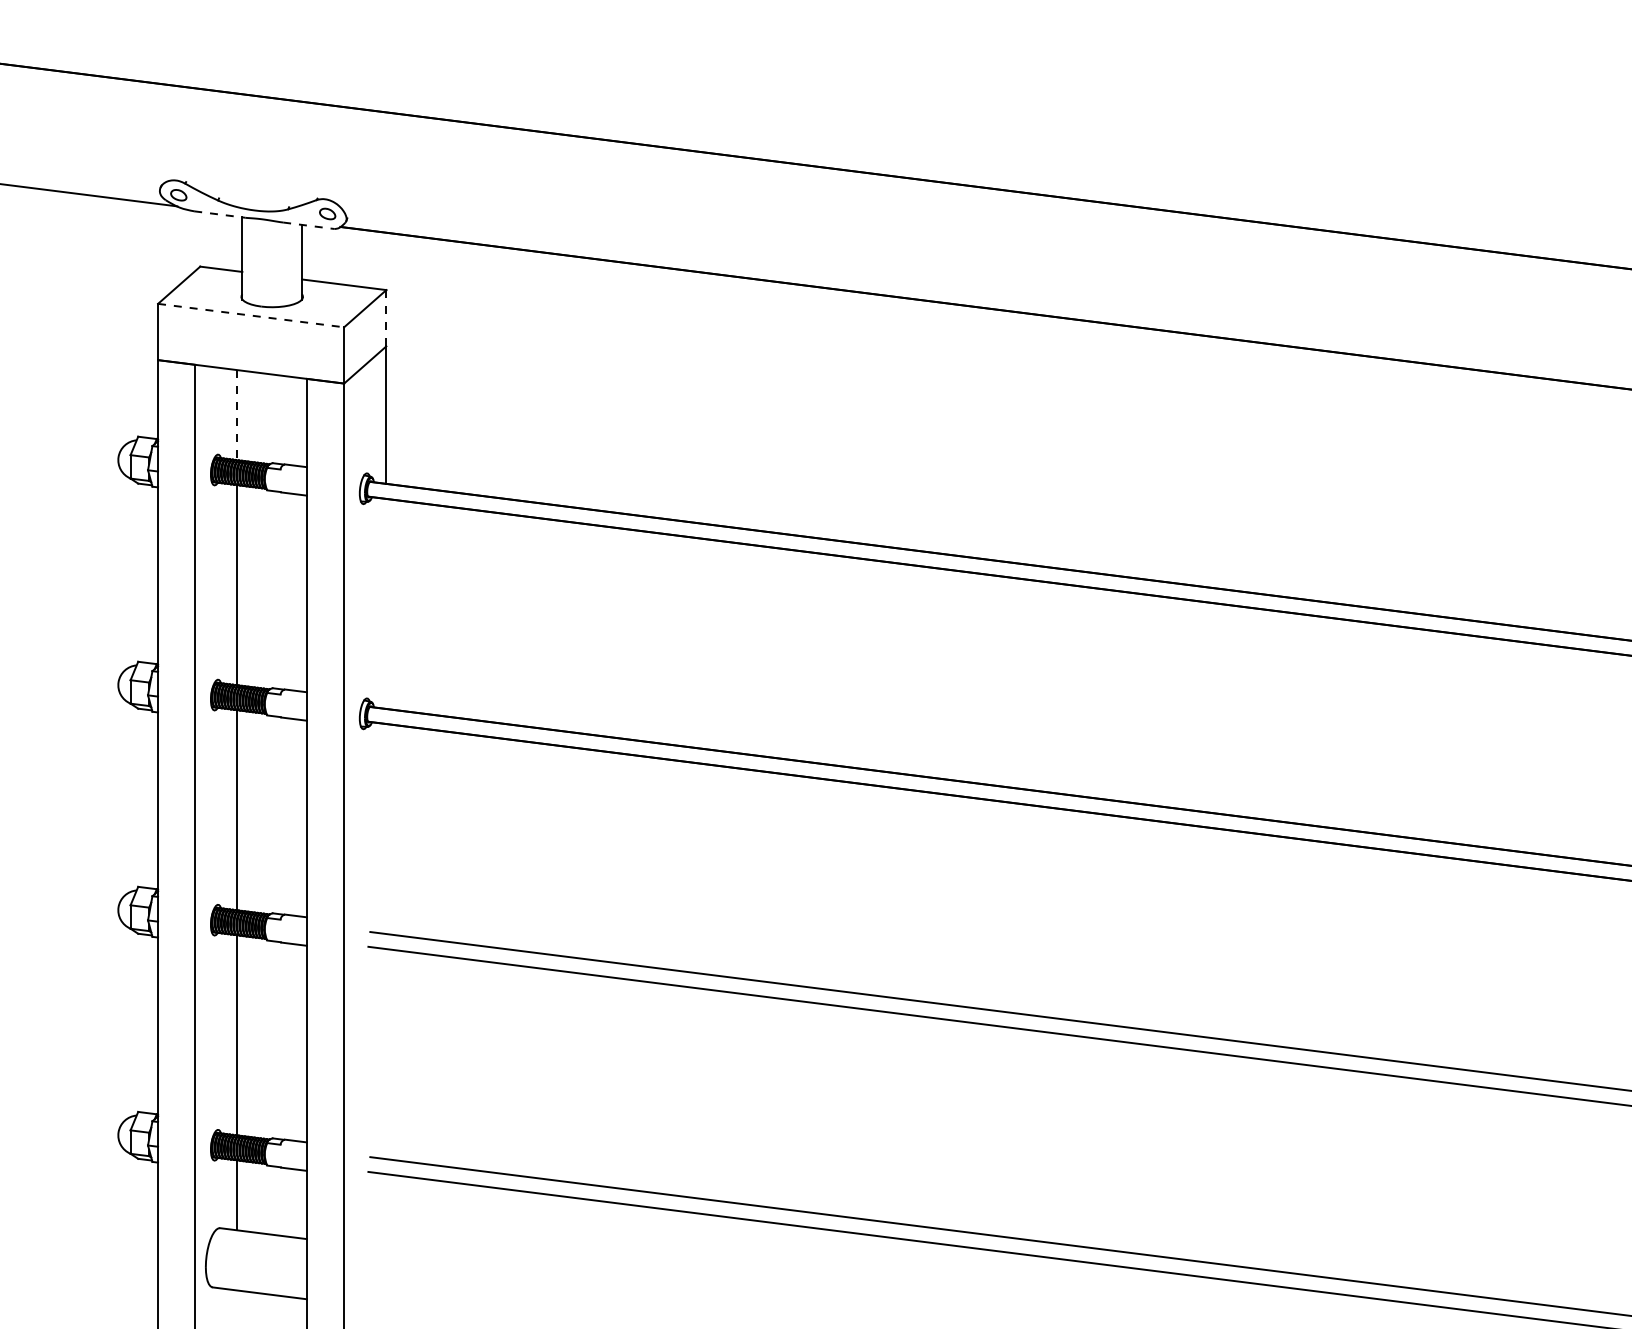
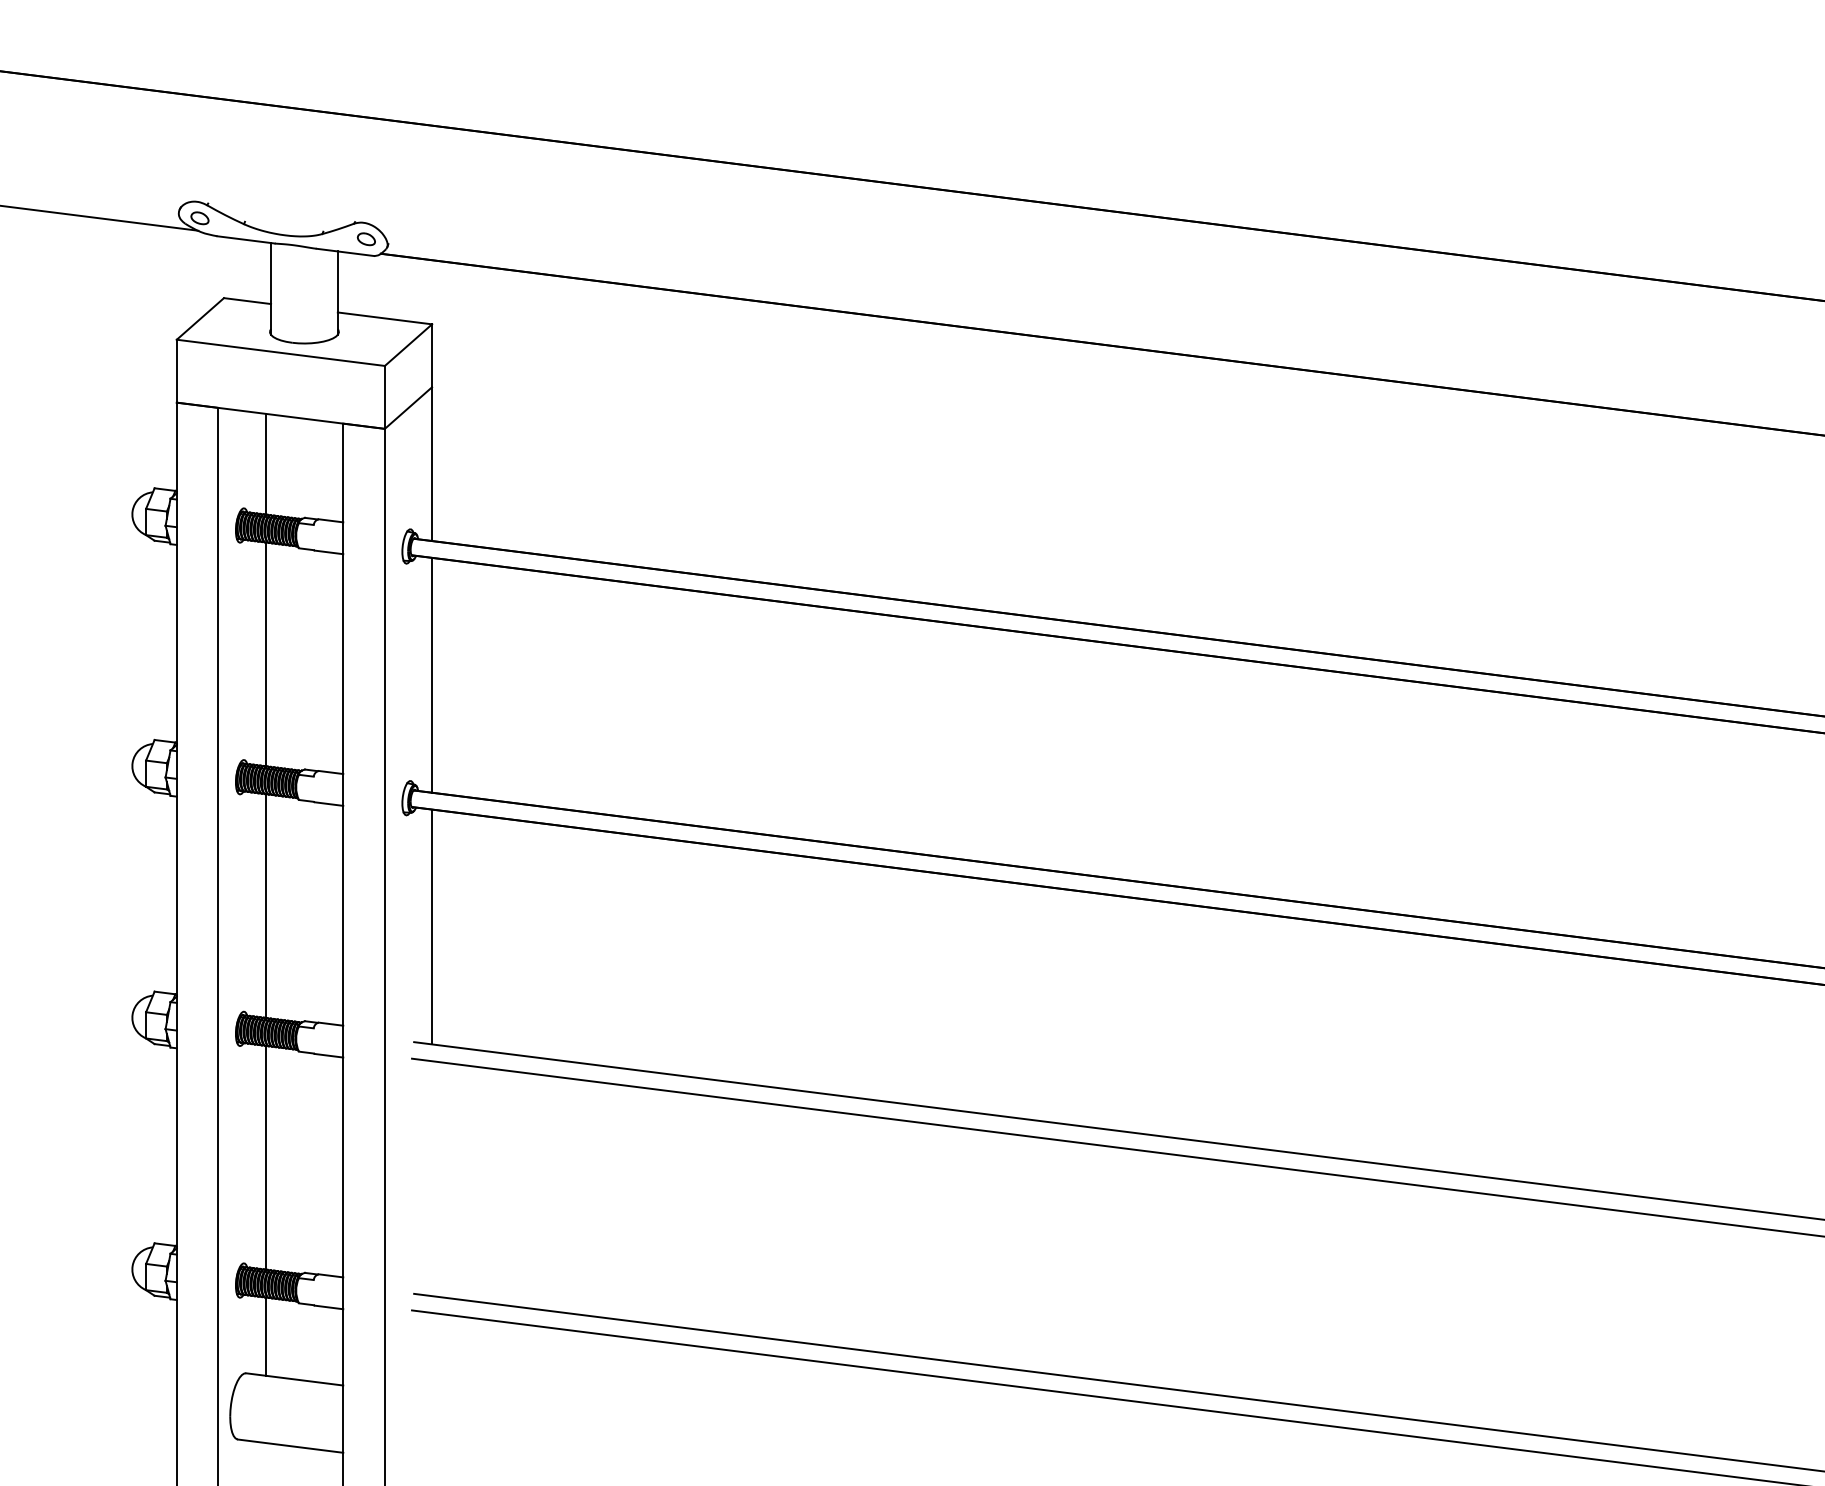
line: (220, 214) -> (246, 239), dashed -> solid
line: (308, 225) -> (345, 252), dashed -> solid
line: (250, 315) -> (280, 352), dashed -> solid
line: (386, 318) -> (432, 356), dashed -> solid
line: (237, 415) -> (265, 464), dashed -> solid
line: (386, 603) -> (432, 674), added
line: (386, 828) -> (432, 926), added

